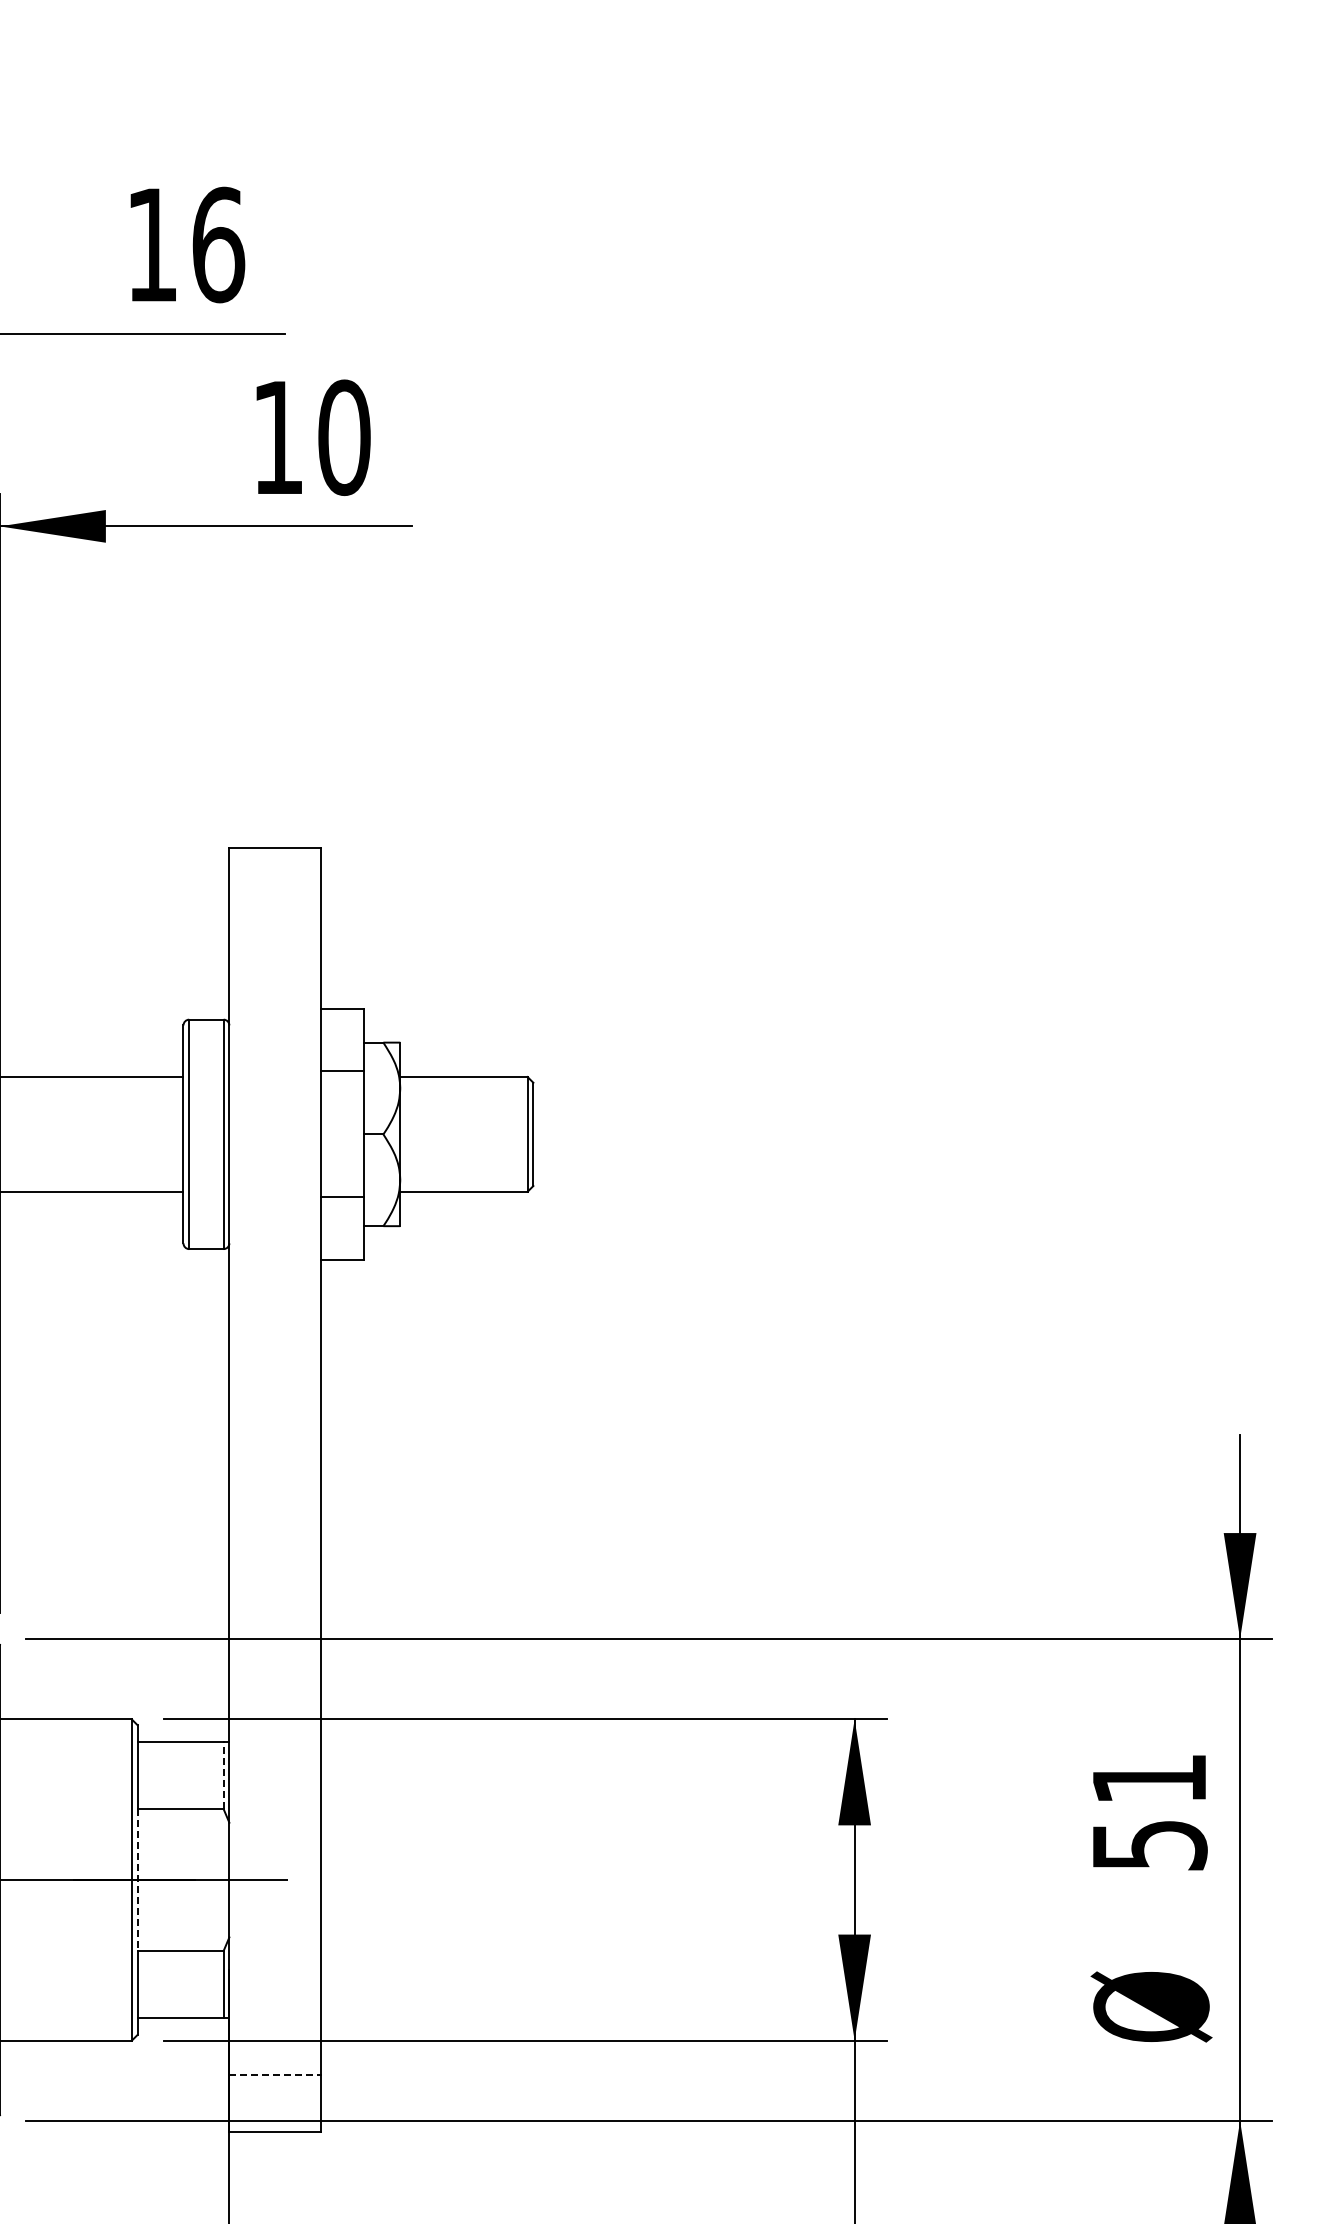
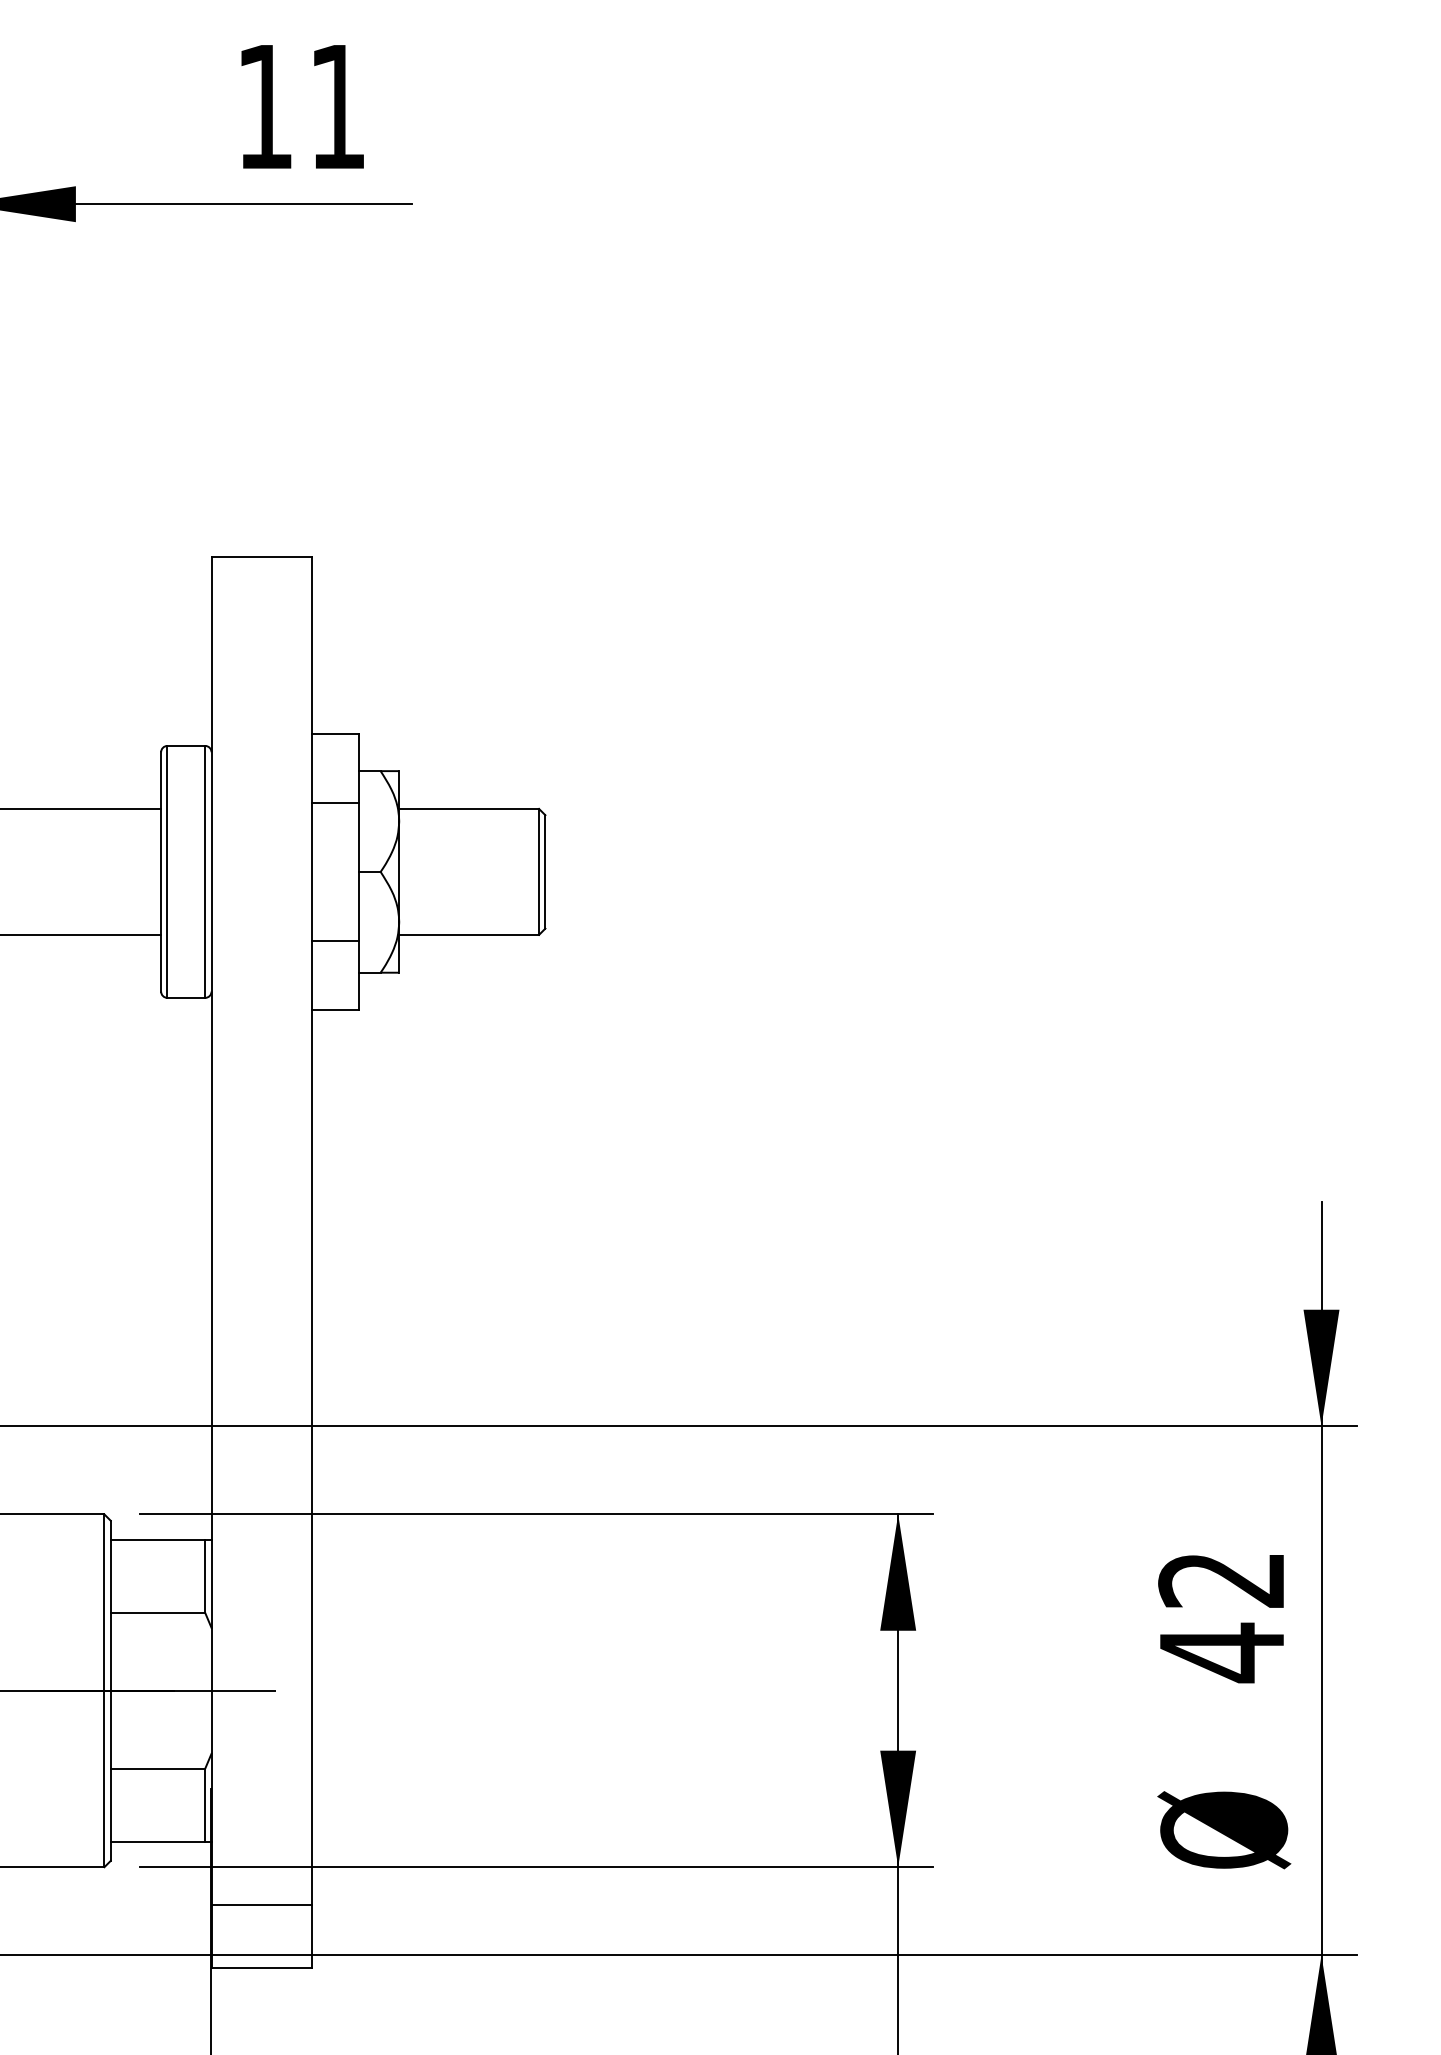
text: (344, 437) -> (337, 106), 10 -> 11
line: (223, 1775) -> (205, 1575), dashed -> solid
text: (1149, 1814) -> (1222, 1618), 51 -> 42
line: (137, 1880) -> (110, 1691), dashed -> solid
line: (275, 2075) -> (262, 1905), dashed -> solid

